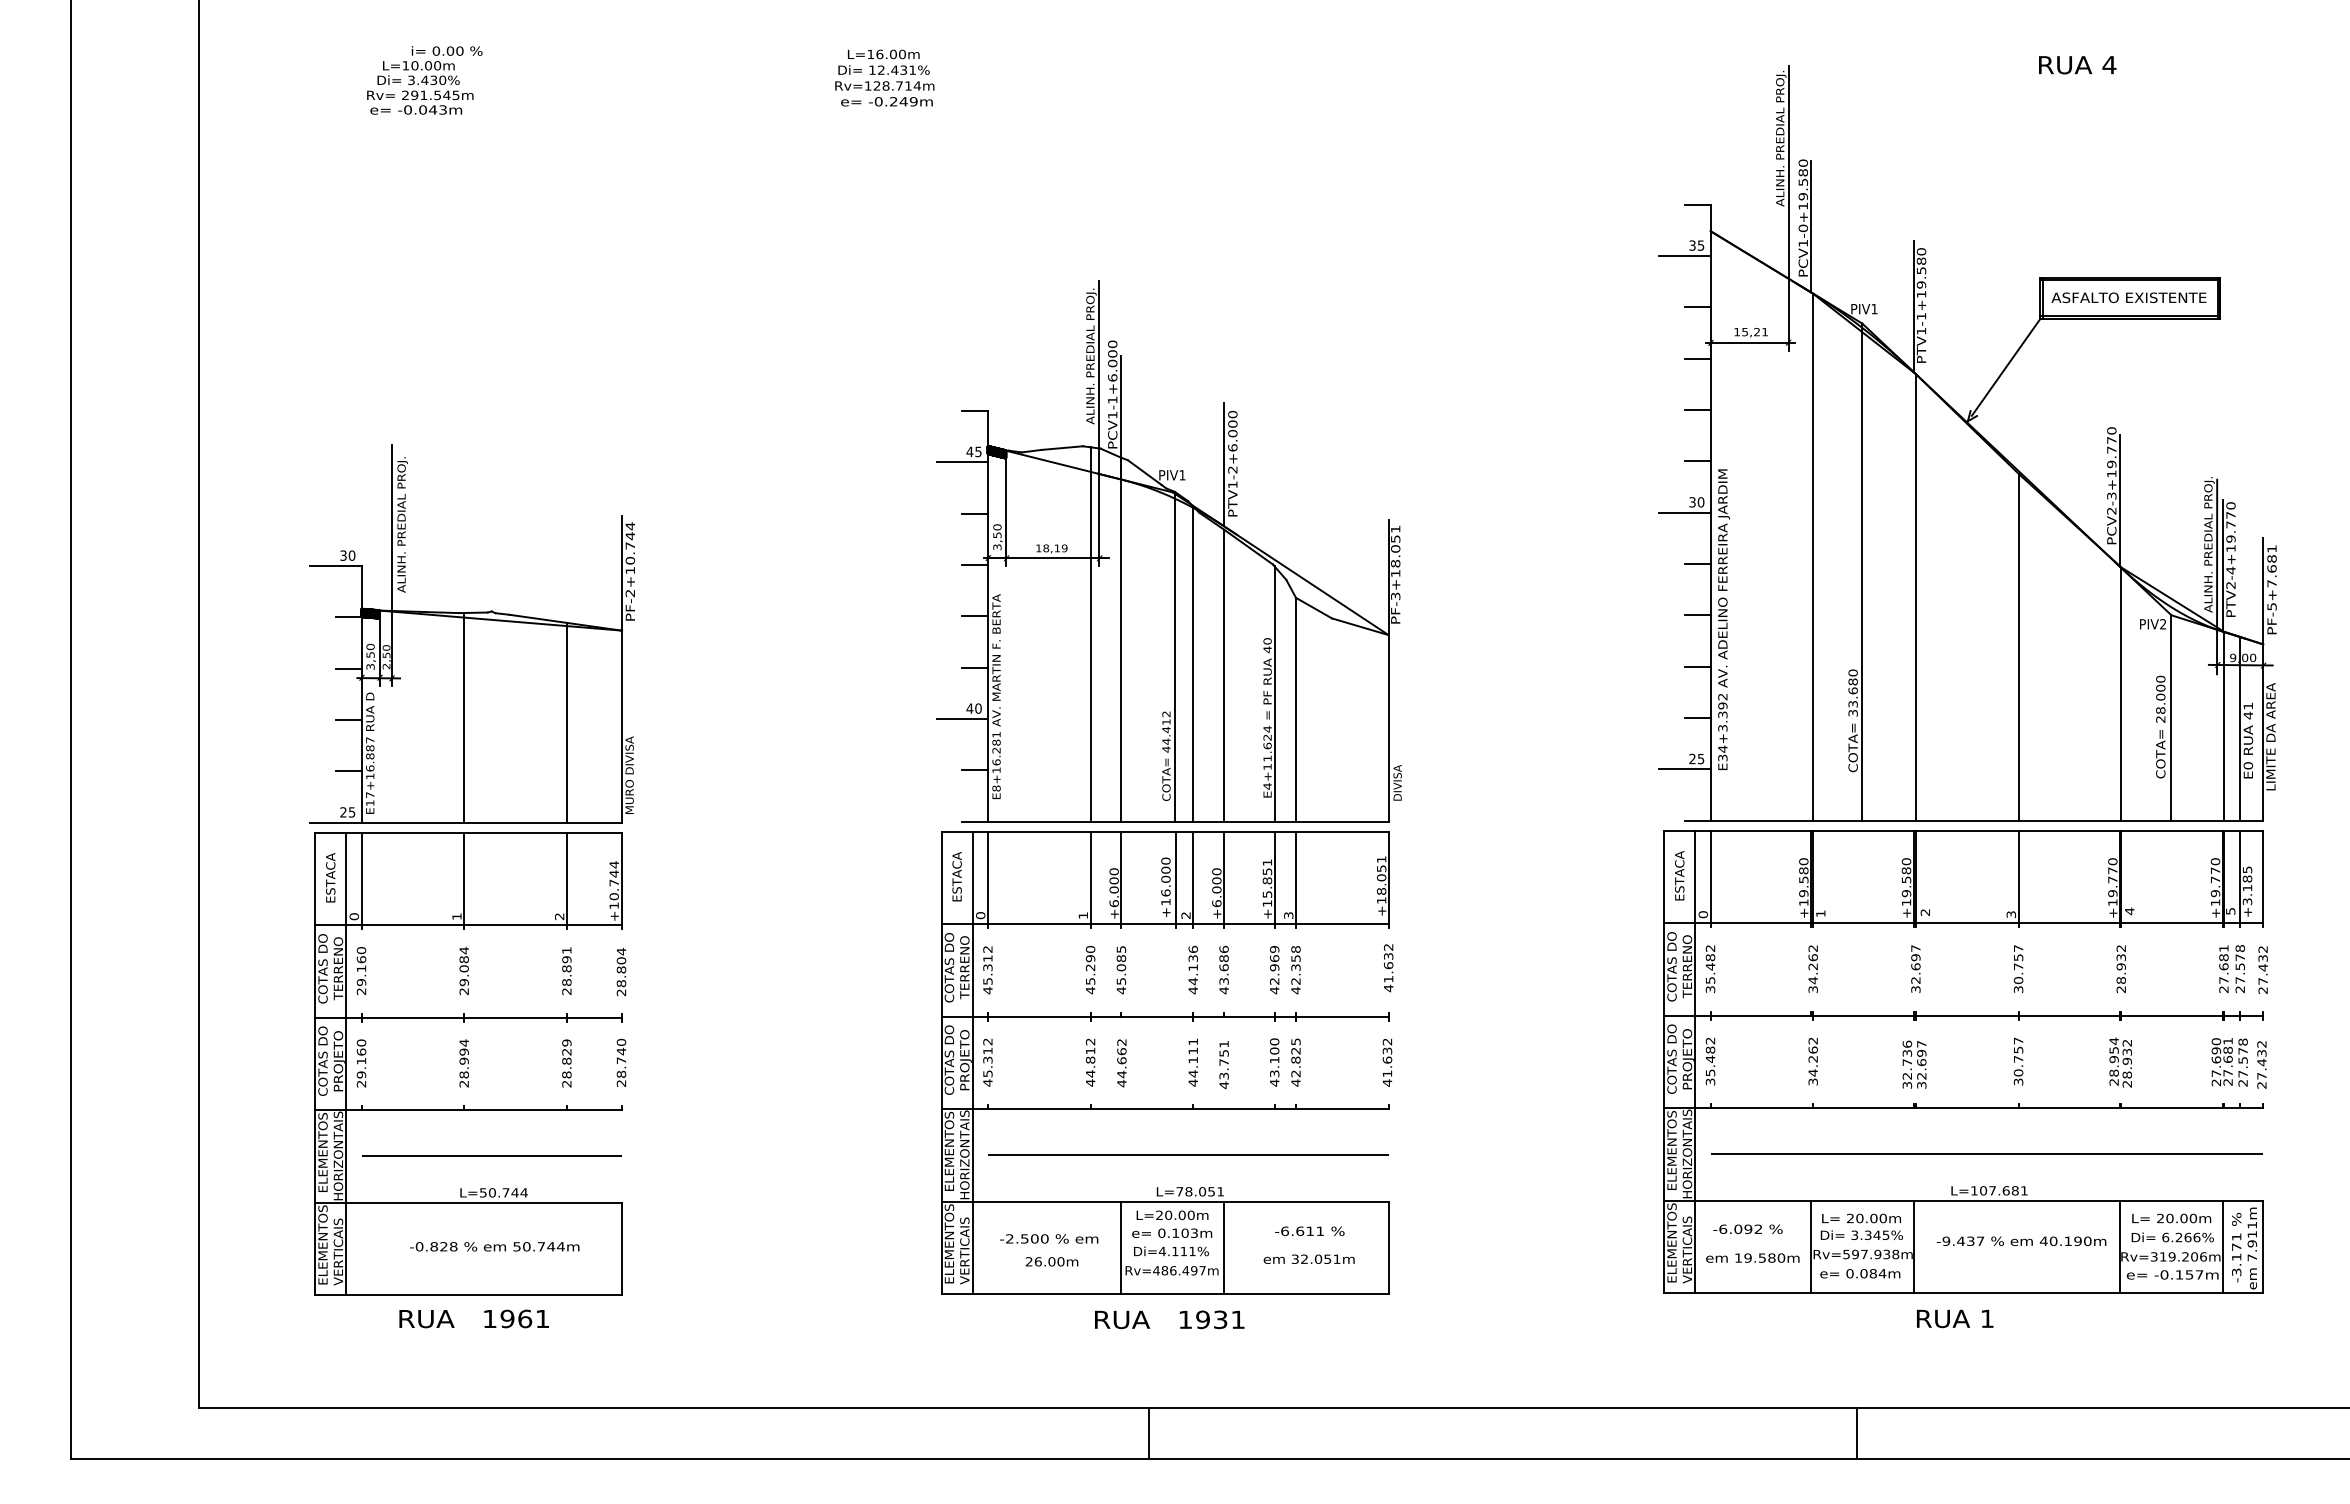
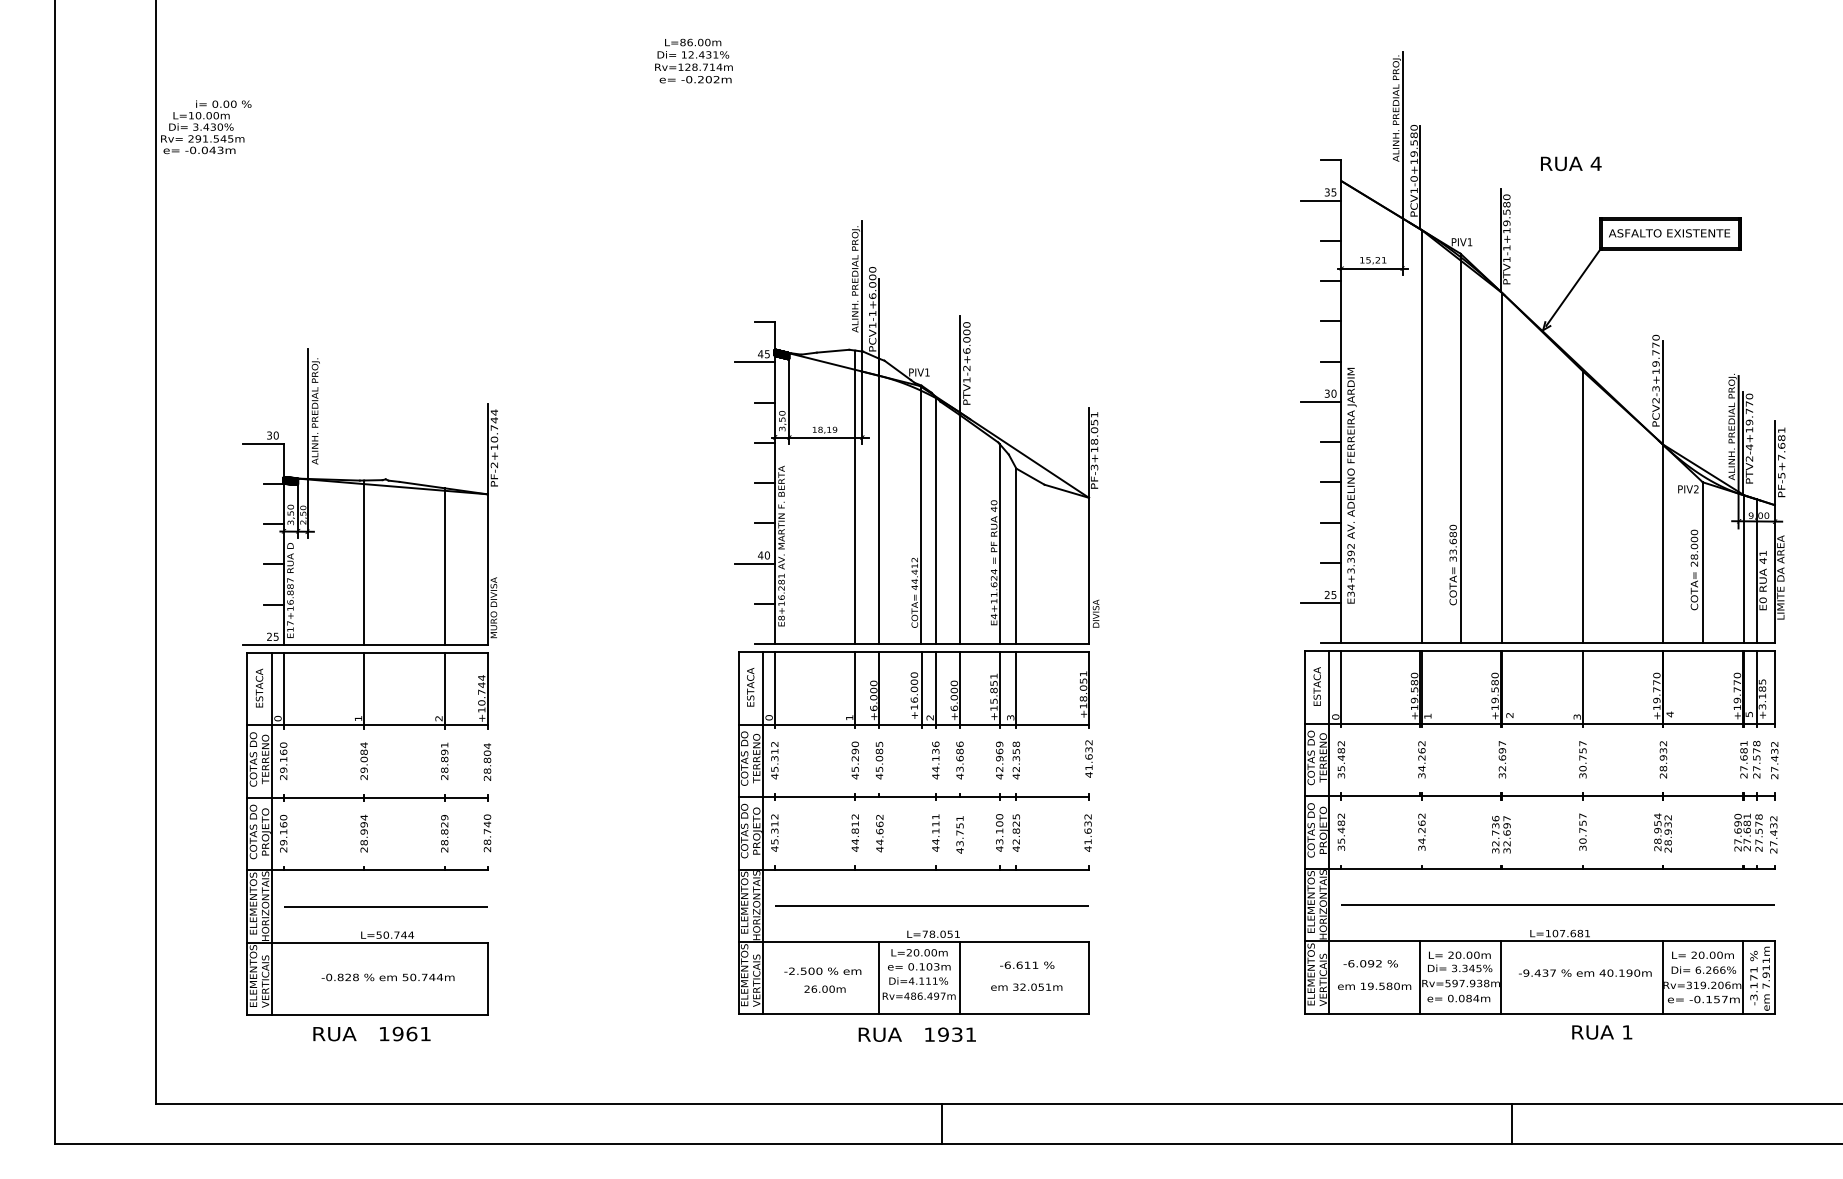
text: (870, 54) -> (682, 42), L=16.00m -> L=86.00m
text: (2077, 65) -> (1571, 164), moved
text: (424, 80) -> (206, 127), moved
text: (908, 101) -> (712, 79), -0.249m -> -0.202m
text: (1955, 1318) -> (1602, 1032), moved
line: (1148, 1432) -> (941, 1123), moved
line: (1857, 1432) -> (1512, 1123), moved

